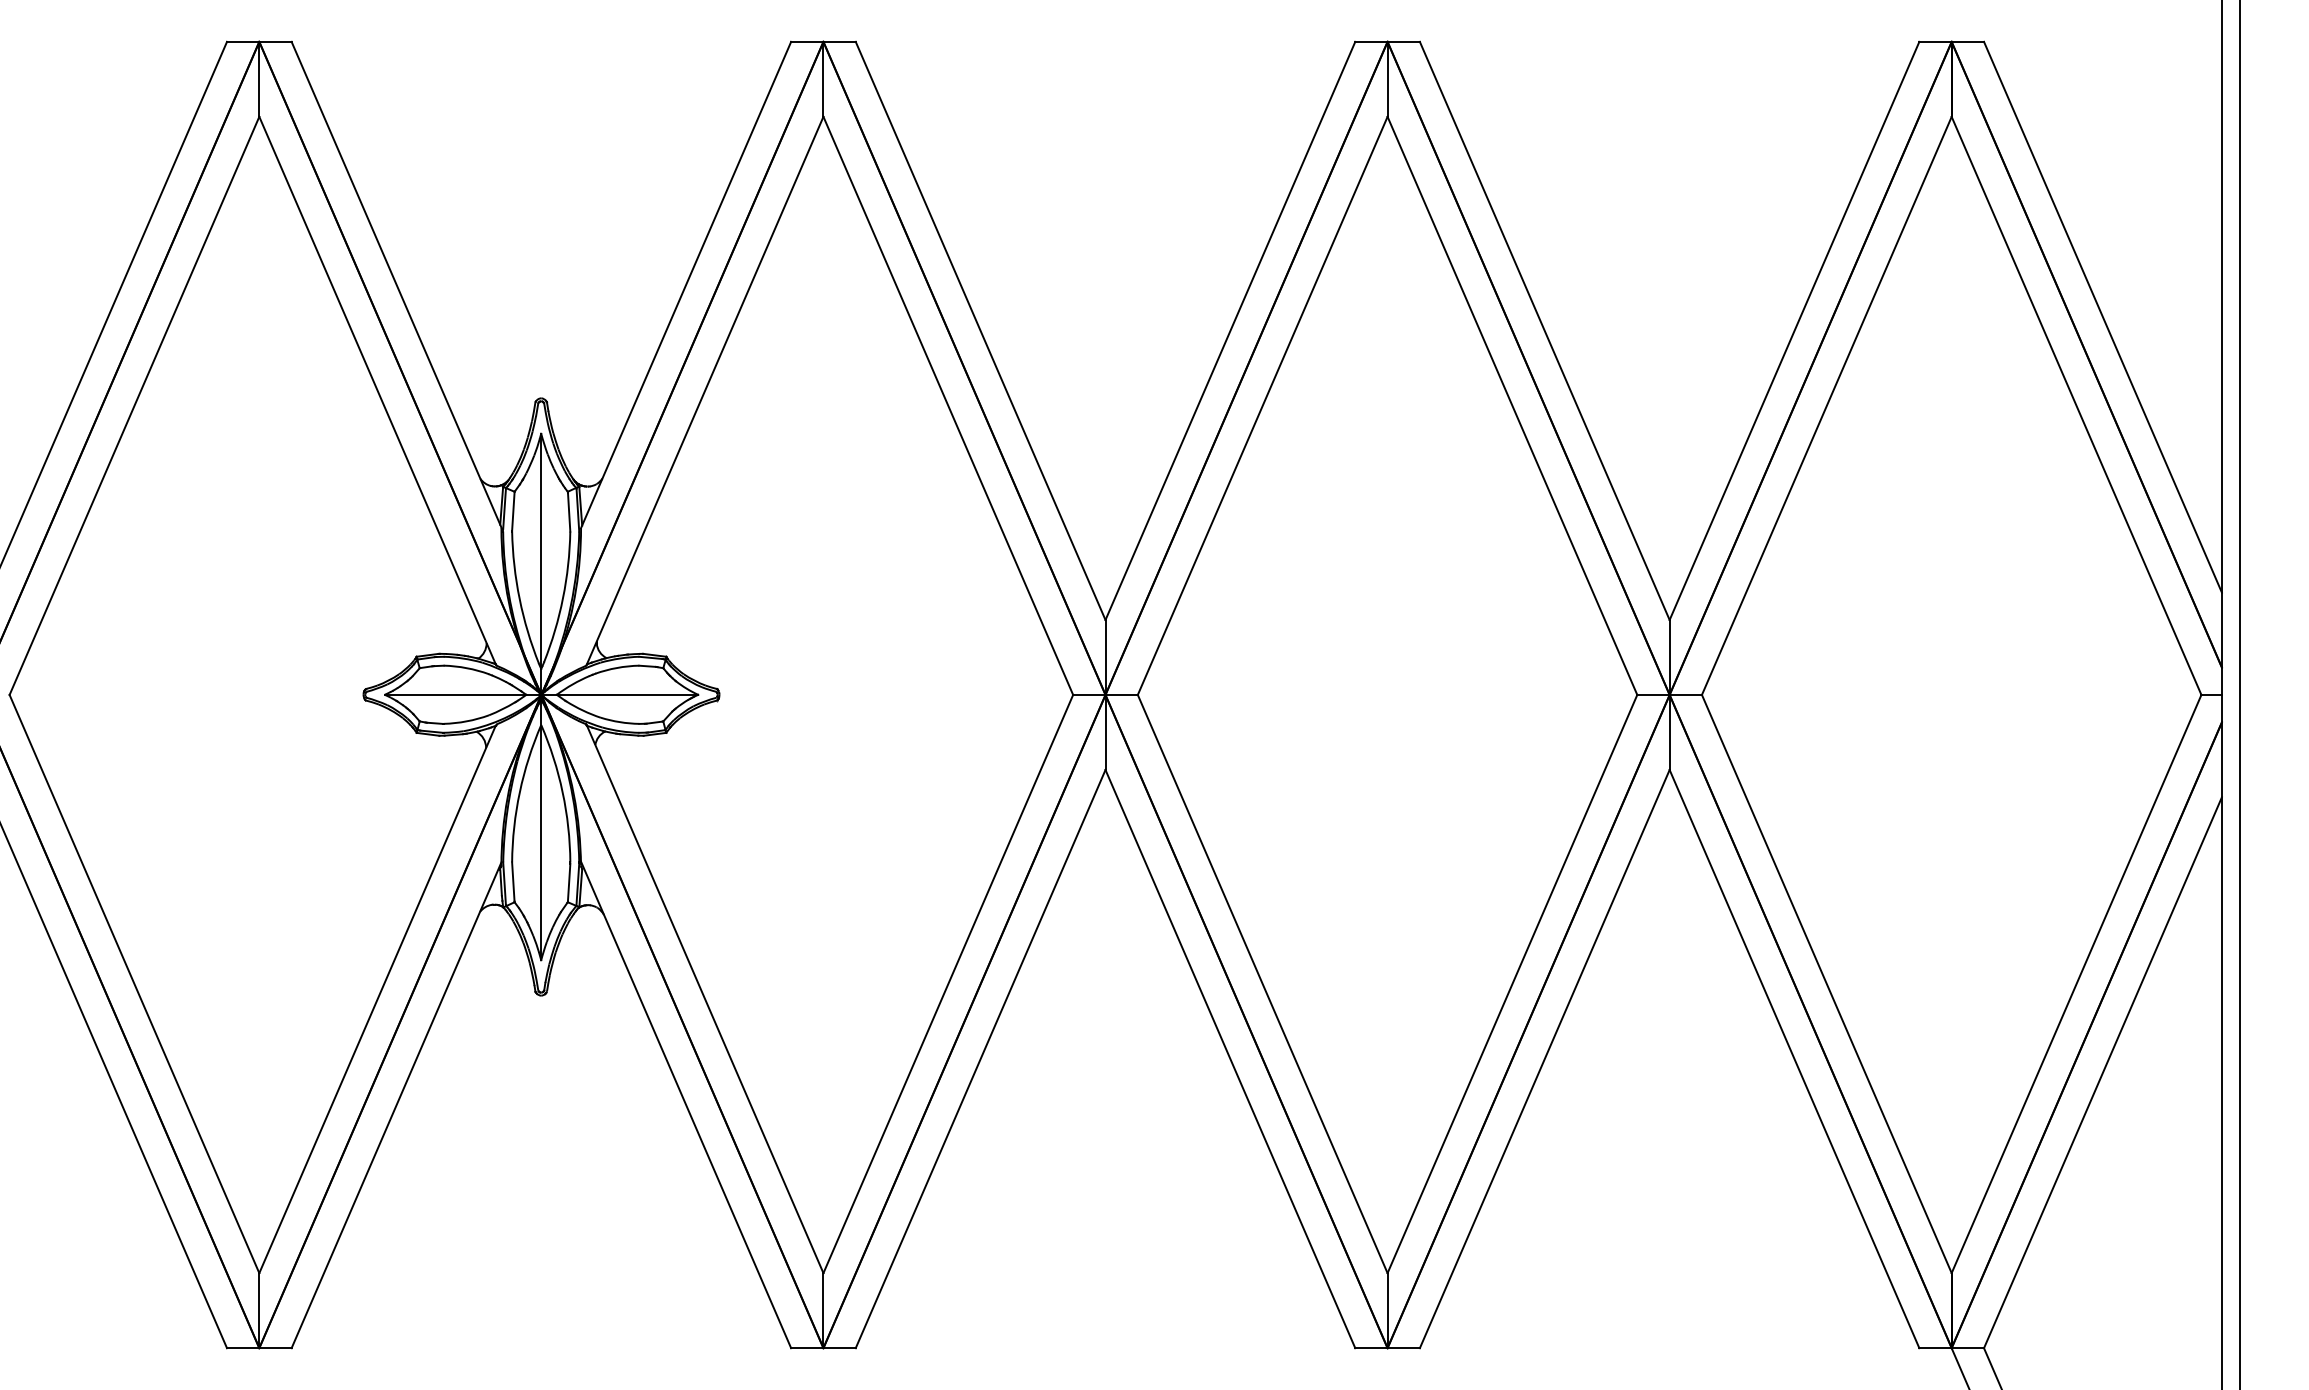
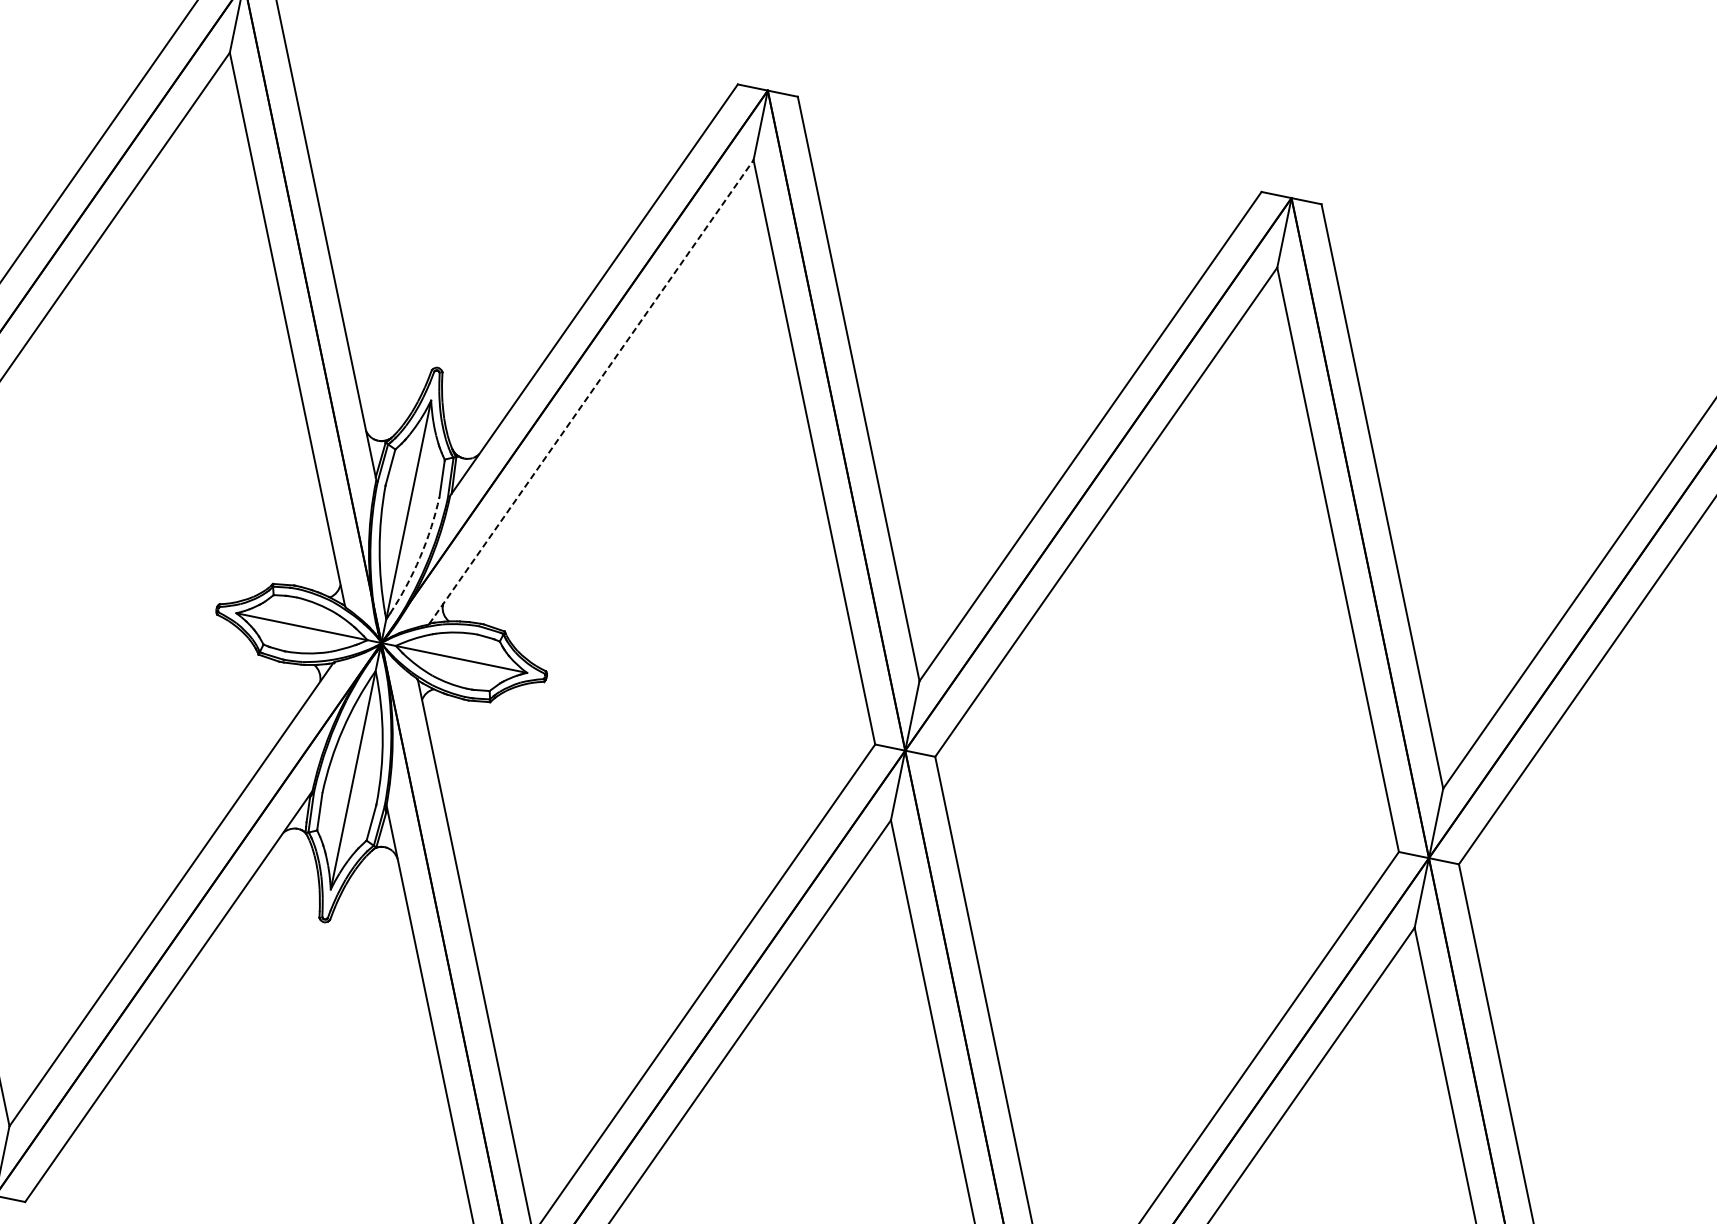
line: (705, 390) -> (591, 391), solid -> dashed
arc: (563, 598) -> (420, 557), solid -> dashed

